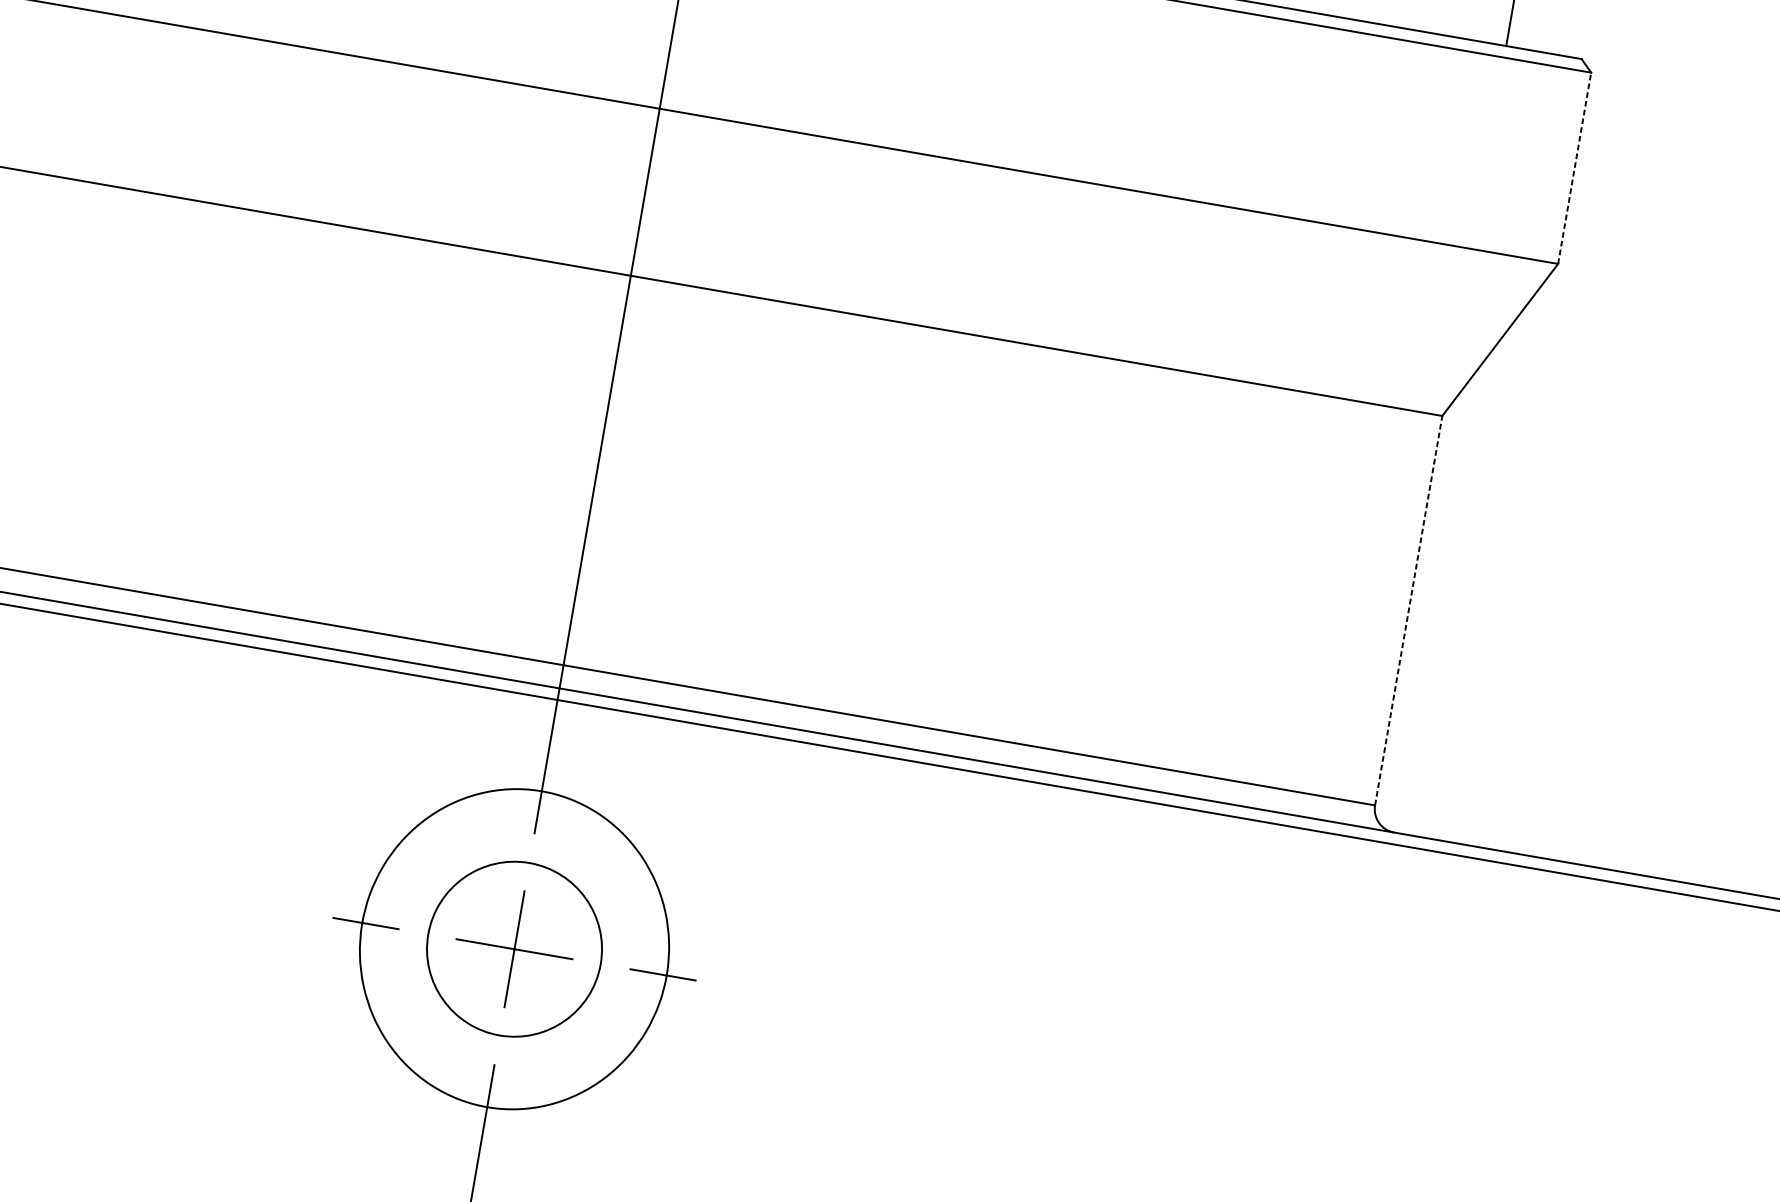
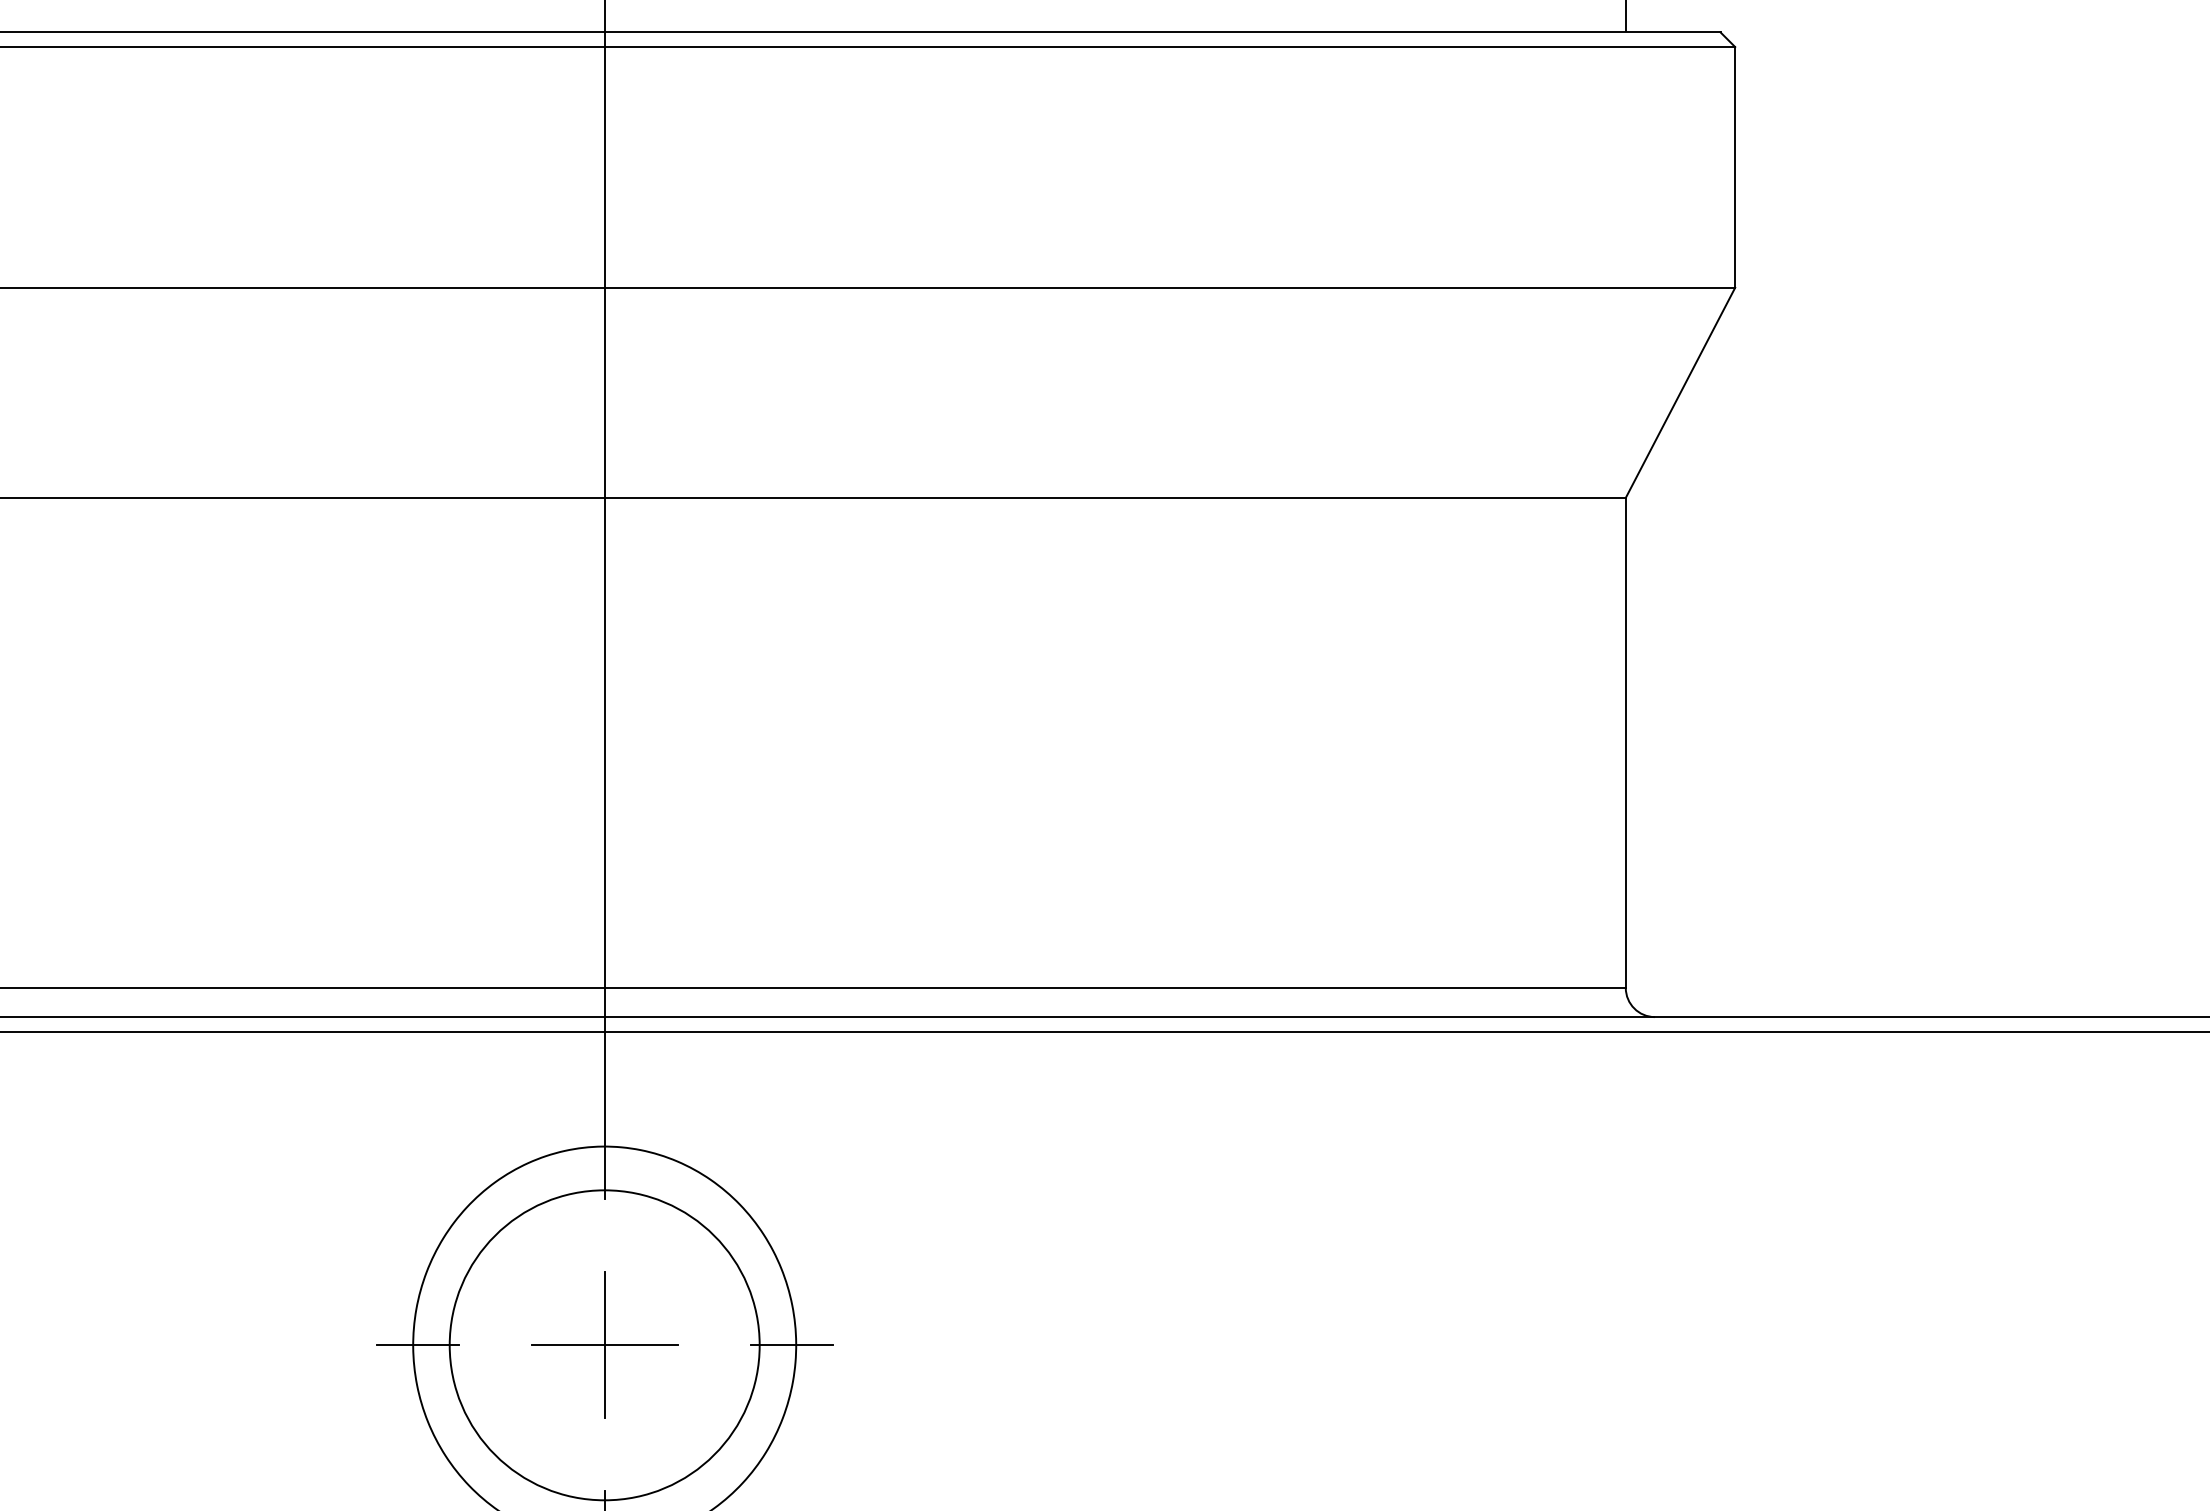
line: (1575, 167) -> (1735, 166), dashed -> solid
line: (1408, 610) -> (1625, 742), dashed -> solid
circle: (514, 949) -> (604, 1345), size x1.43

